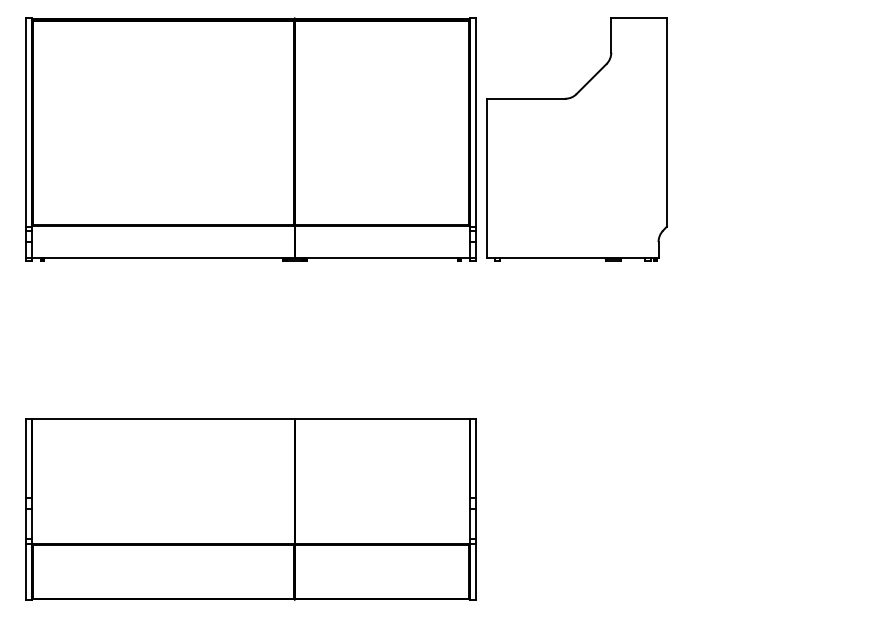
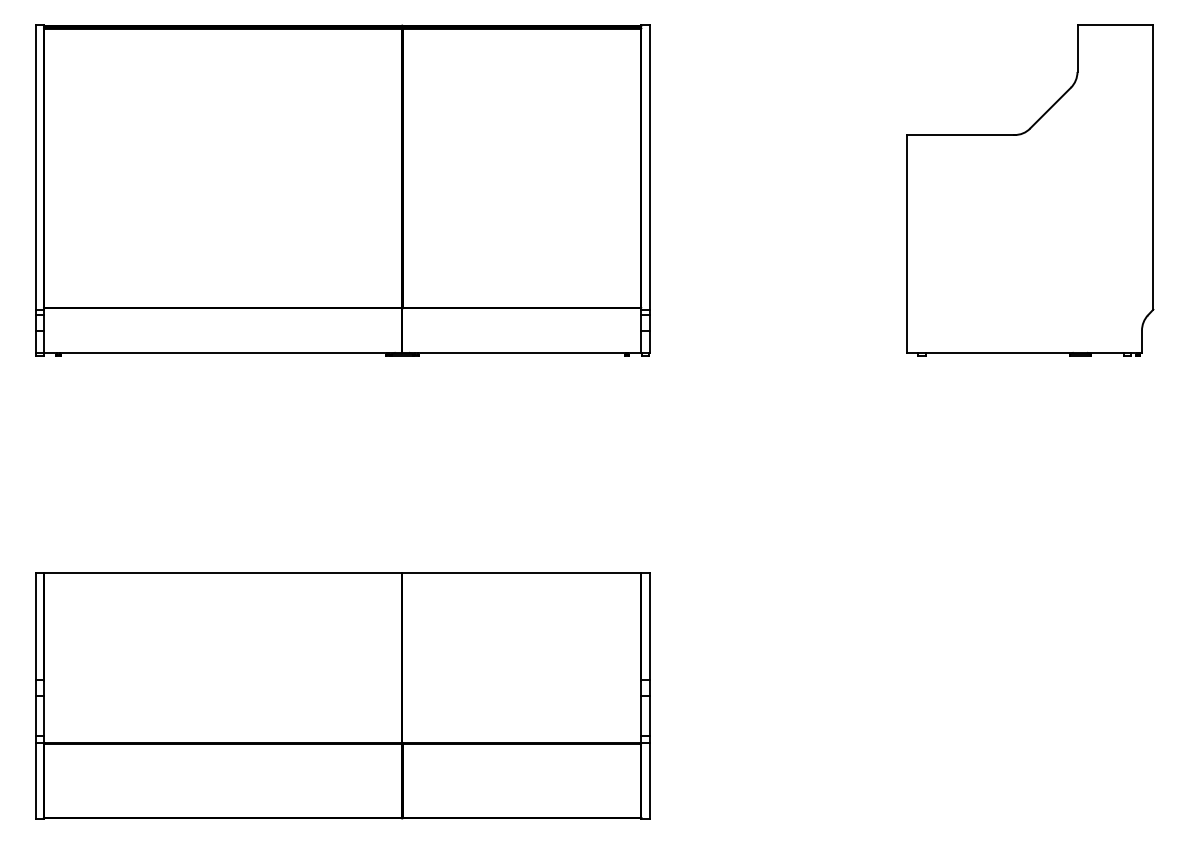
part: (576, 139) -> (1030, 190), moved

